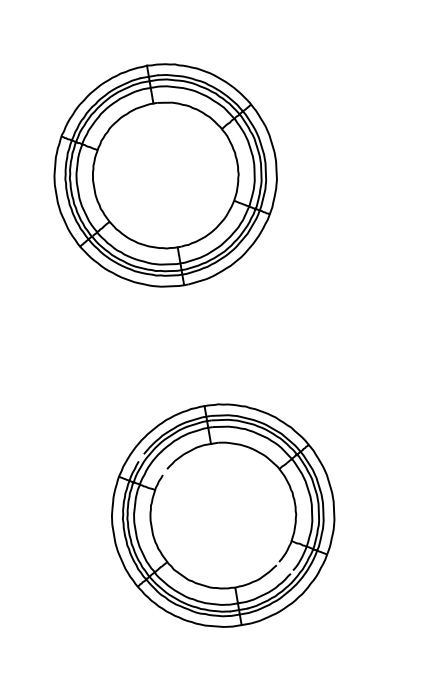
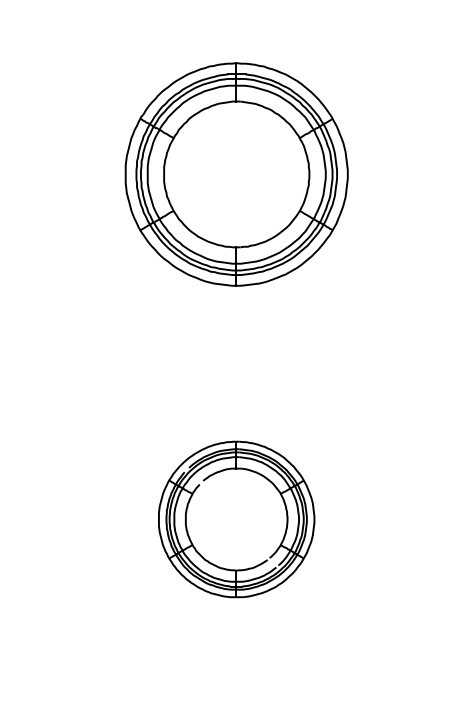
part: (223, 515) -> (236, 519), size x0.7

